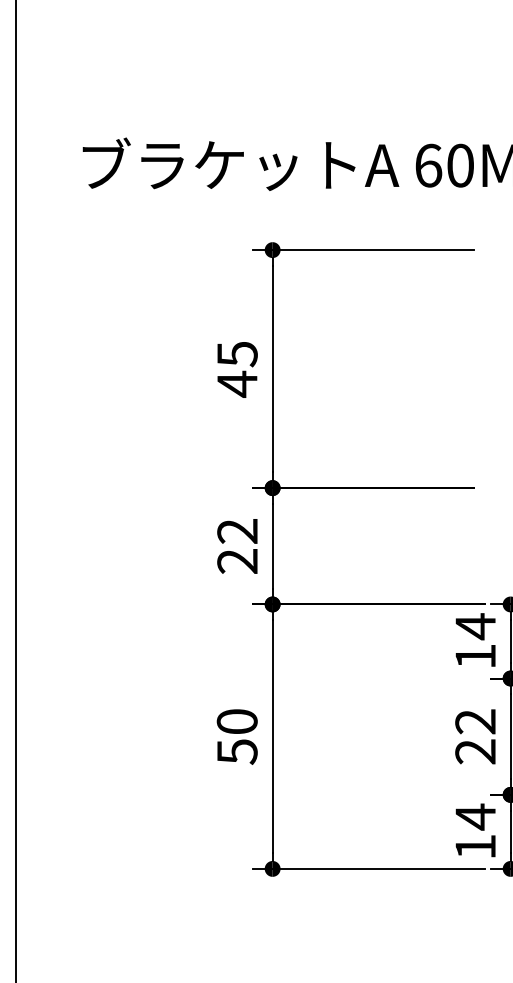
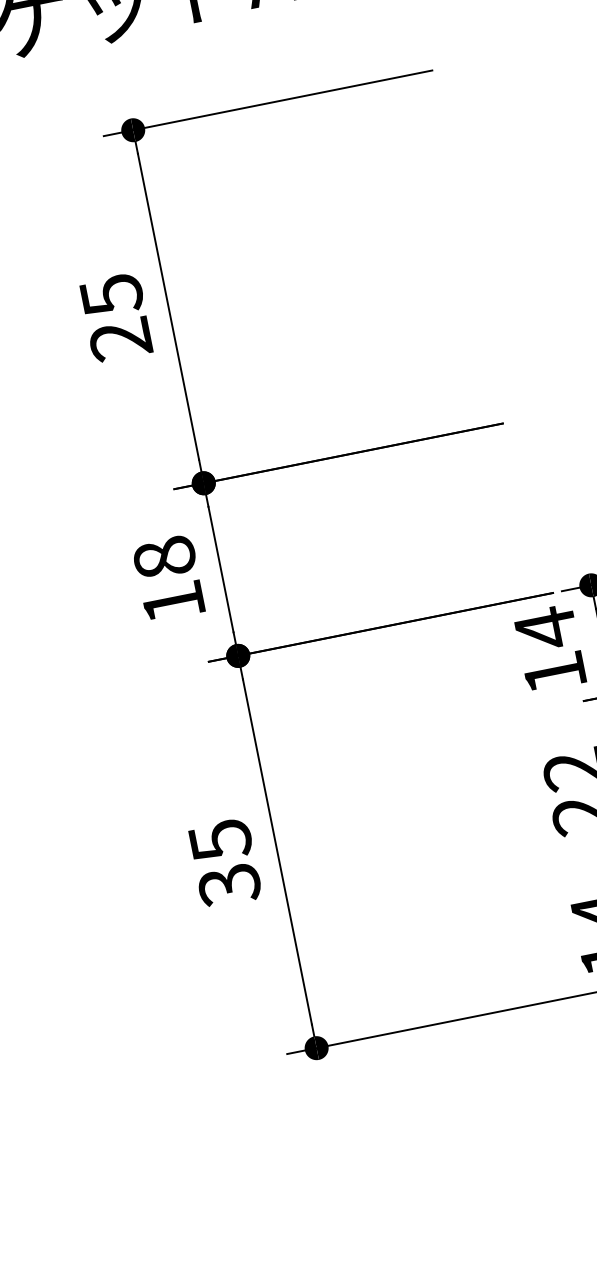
text: (236, 383) -> (119, 338), 45 -> 25
text: (237, 545) -> (168, 578), 22 -> 18
text: (236, 736) -> (223, 862), 50 -> 35

